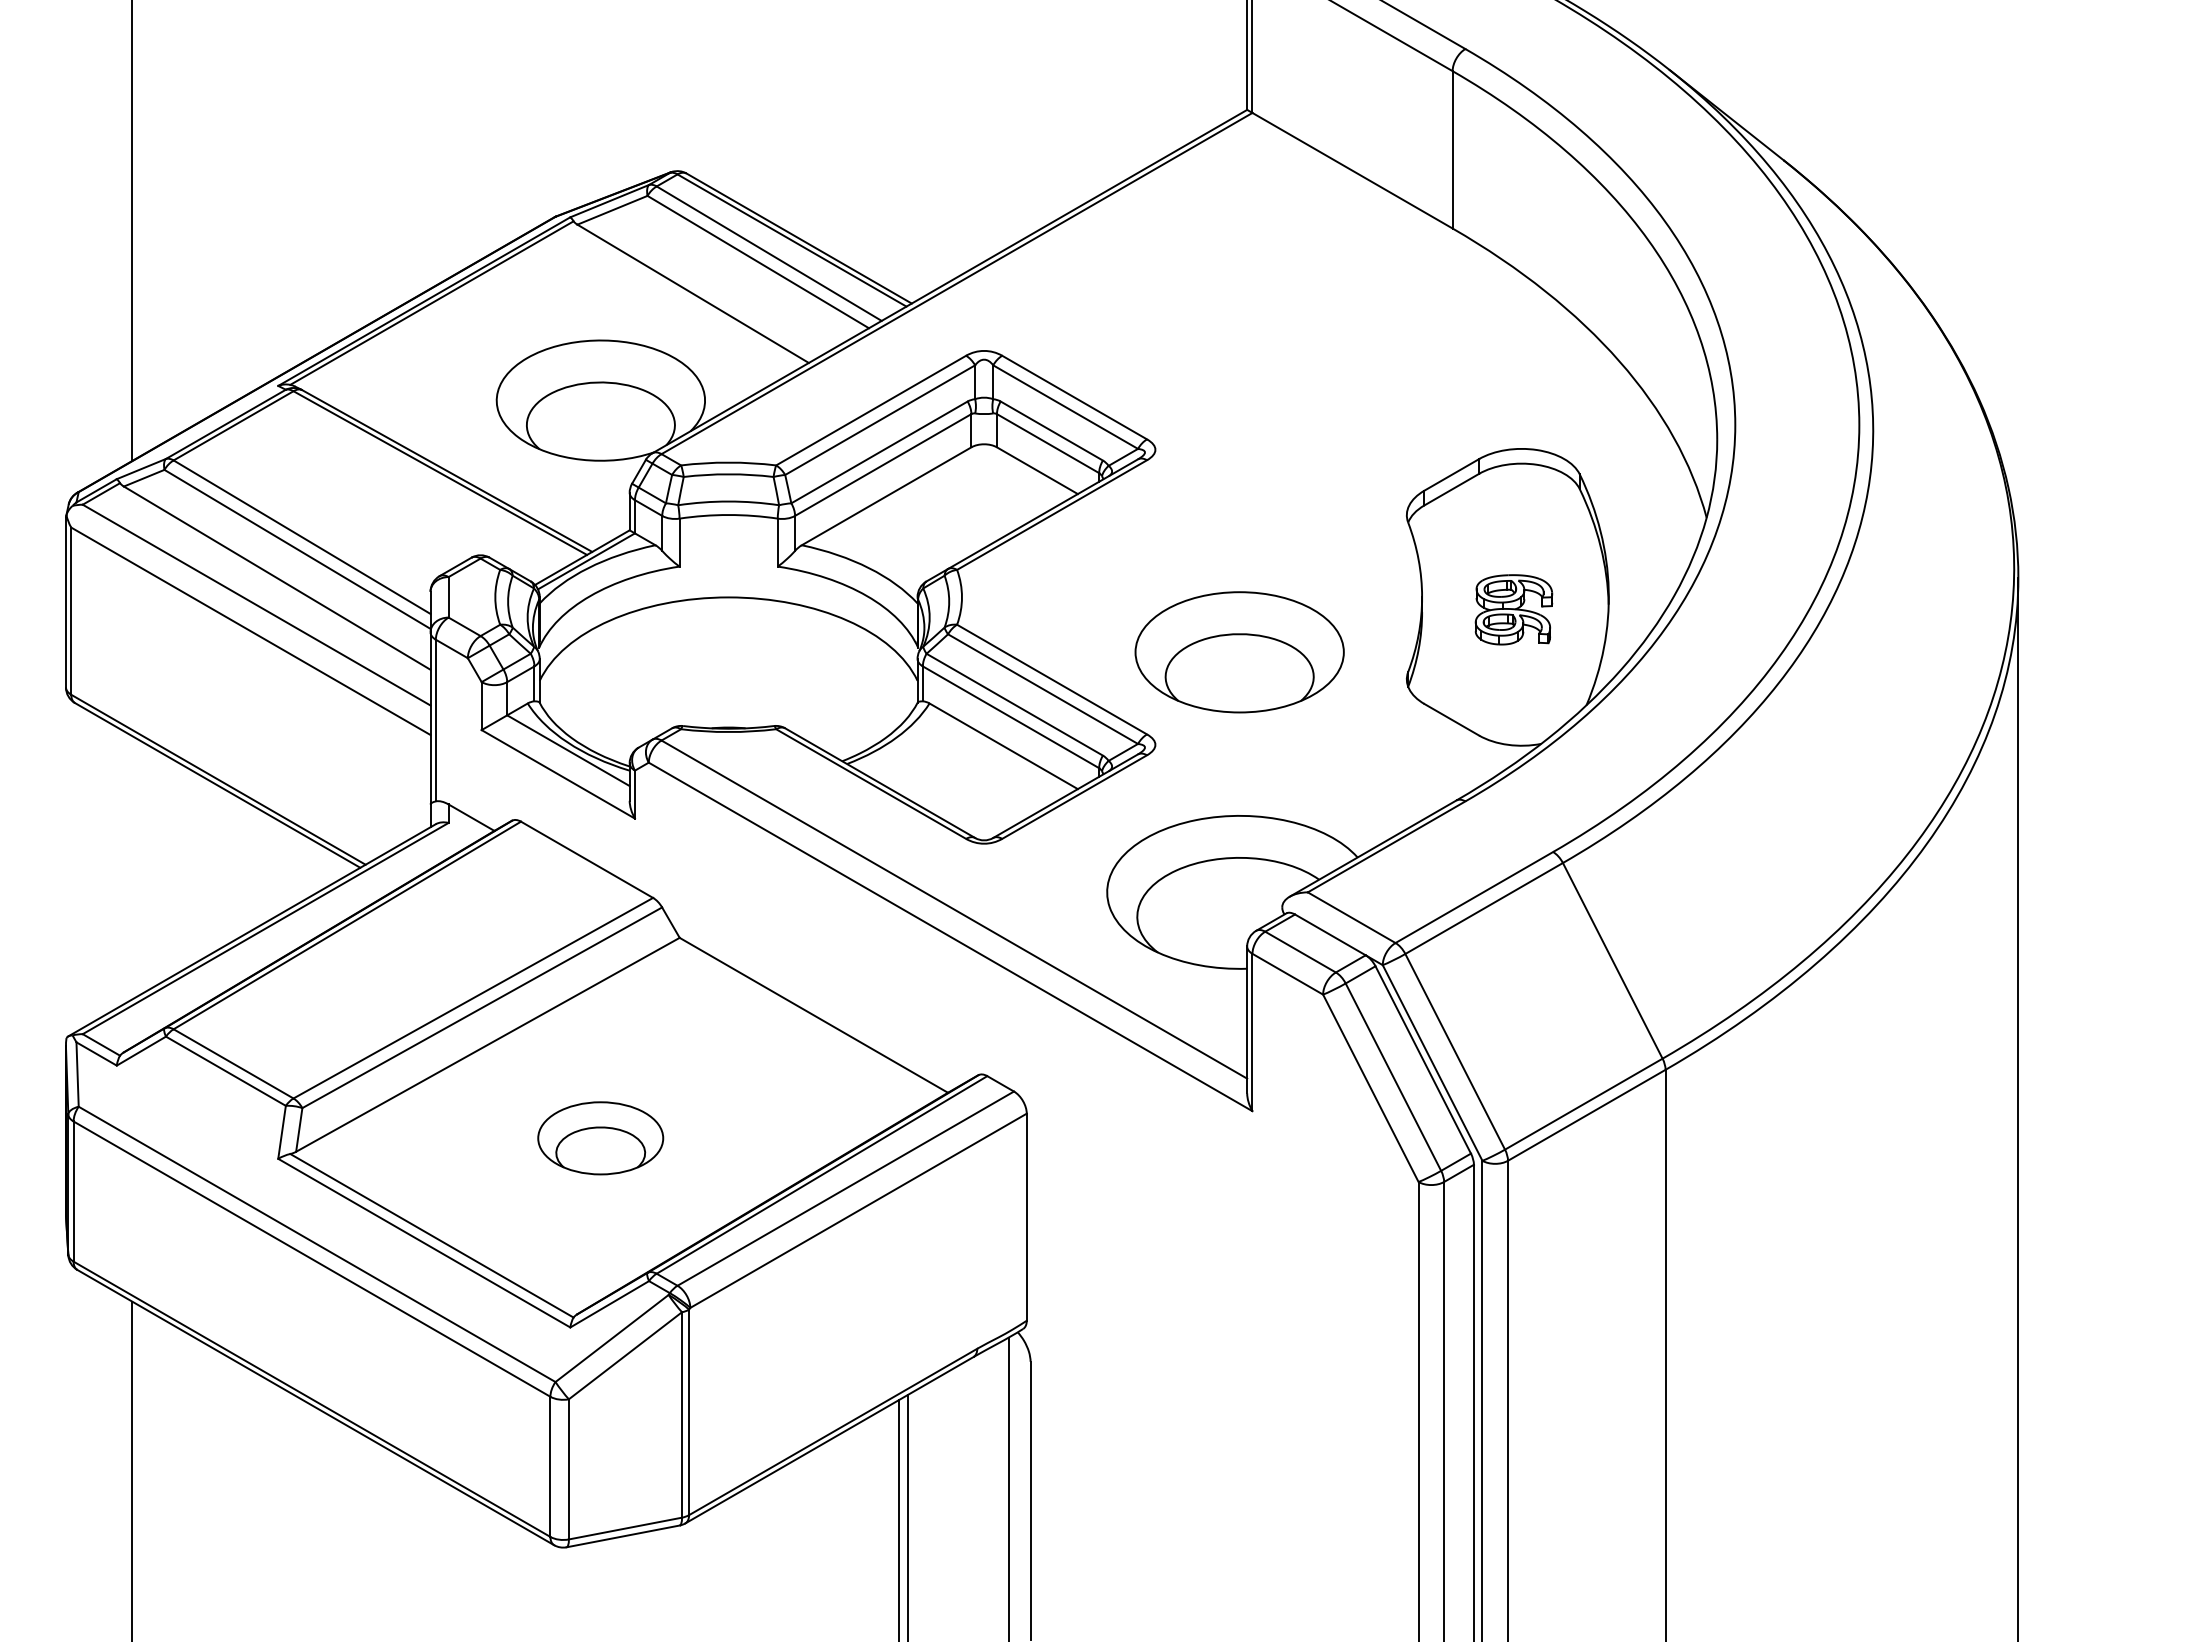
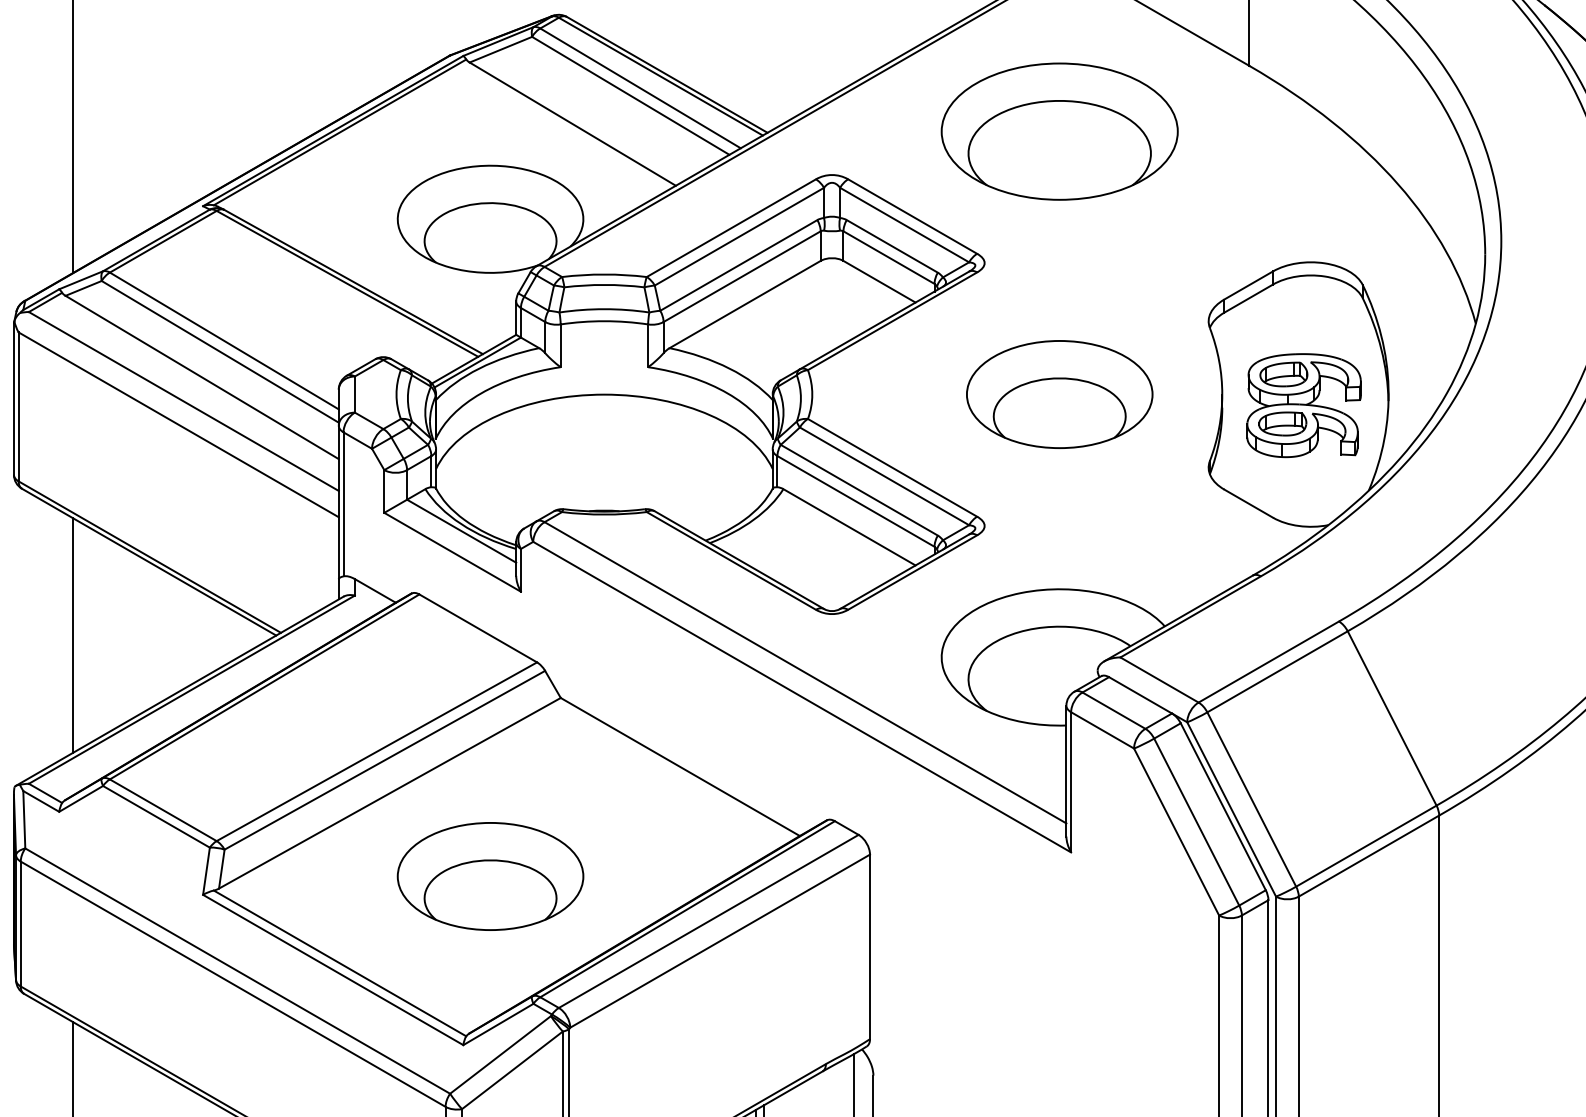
part: (1239, 301) -> (1059, 130), added
part: (1513, 609) -> (1303, 405), size x1.67
part: (1239, 652) -> (1059, 394), moved
line: (132, 867) -> (73, 635), added
part: (600, 1138) -> (490, 876), size x1.67

